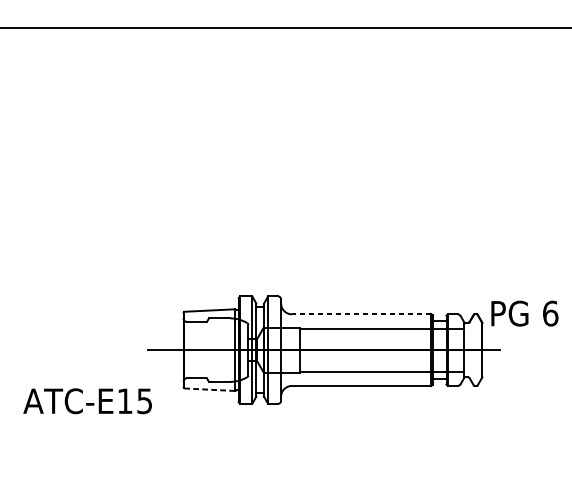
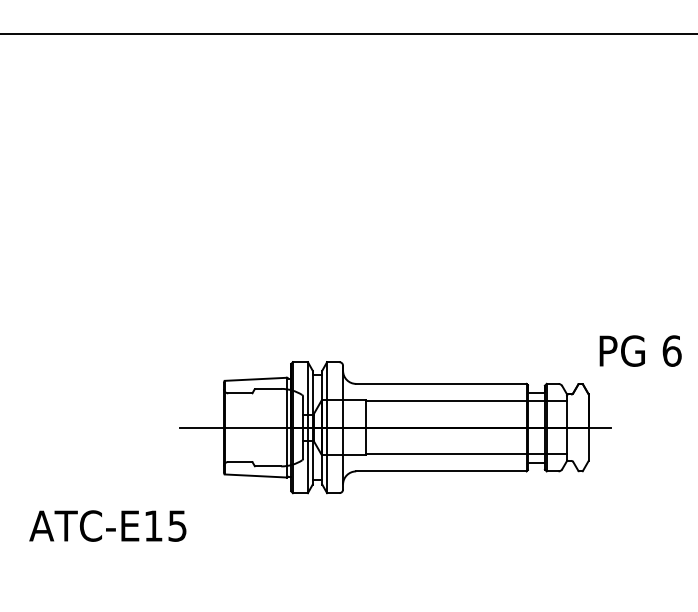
line: (360, 313) -> (440, 383), dashed -> solid
text: (524, 313) -> (640, 350), moved
line: (210, 390) -> (256, 476), dashed -> solid
text: (87, 400) -> (107, 525), moved

